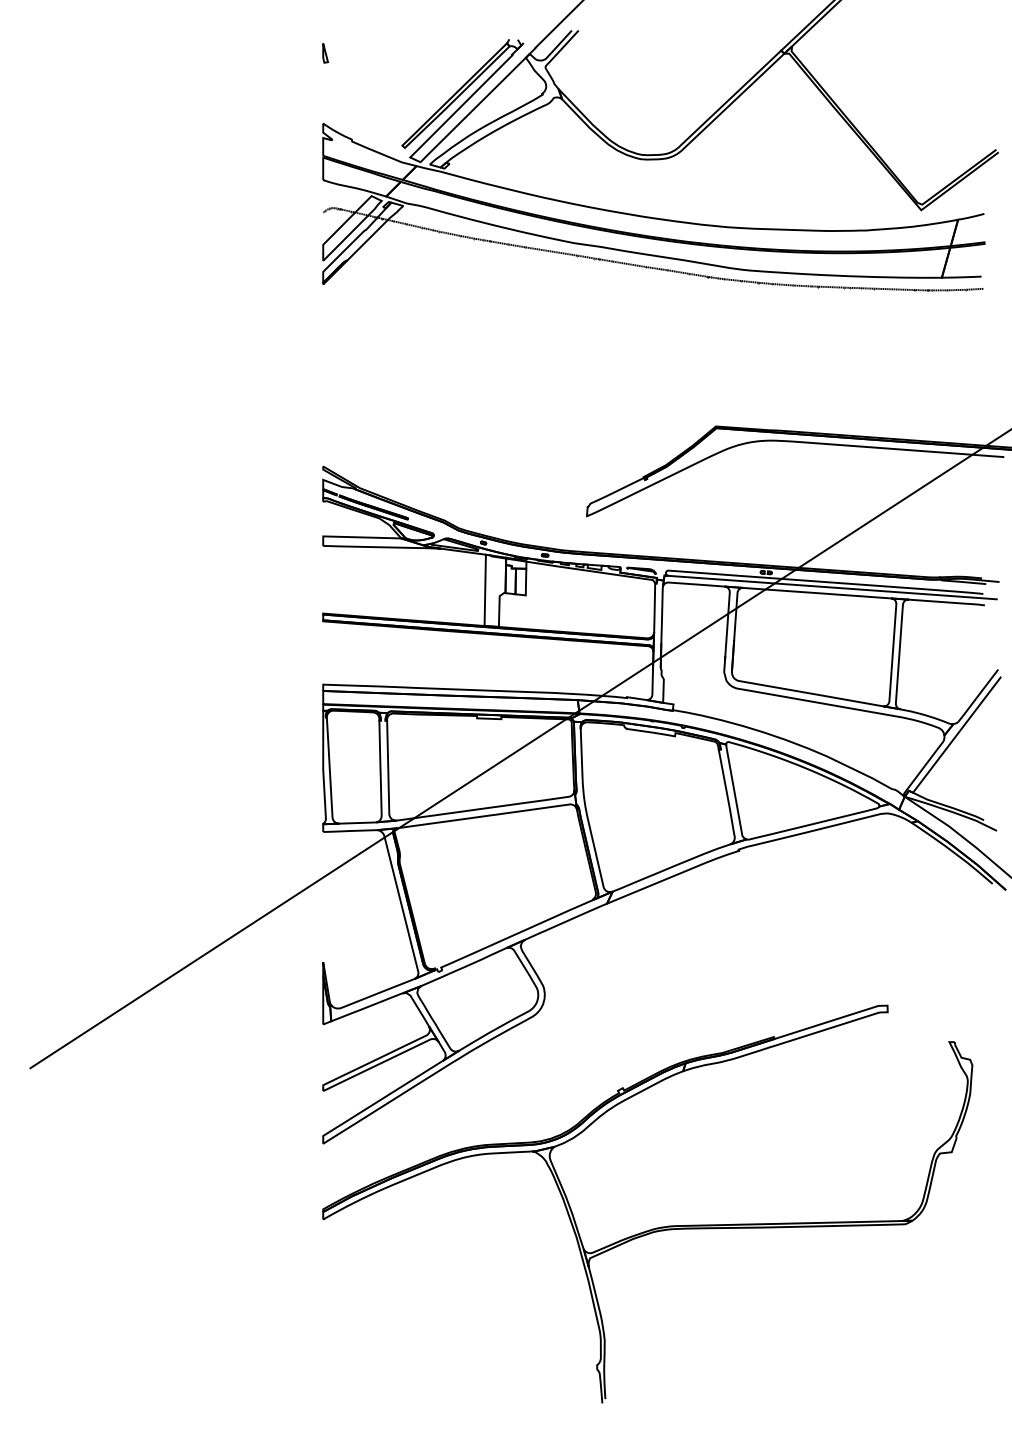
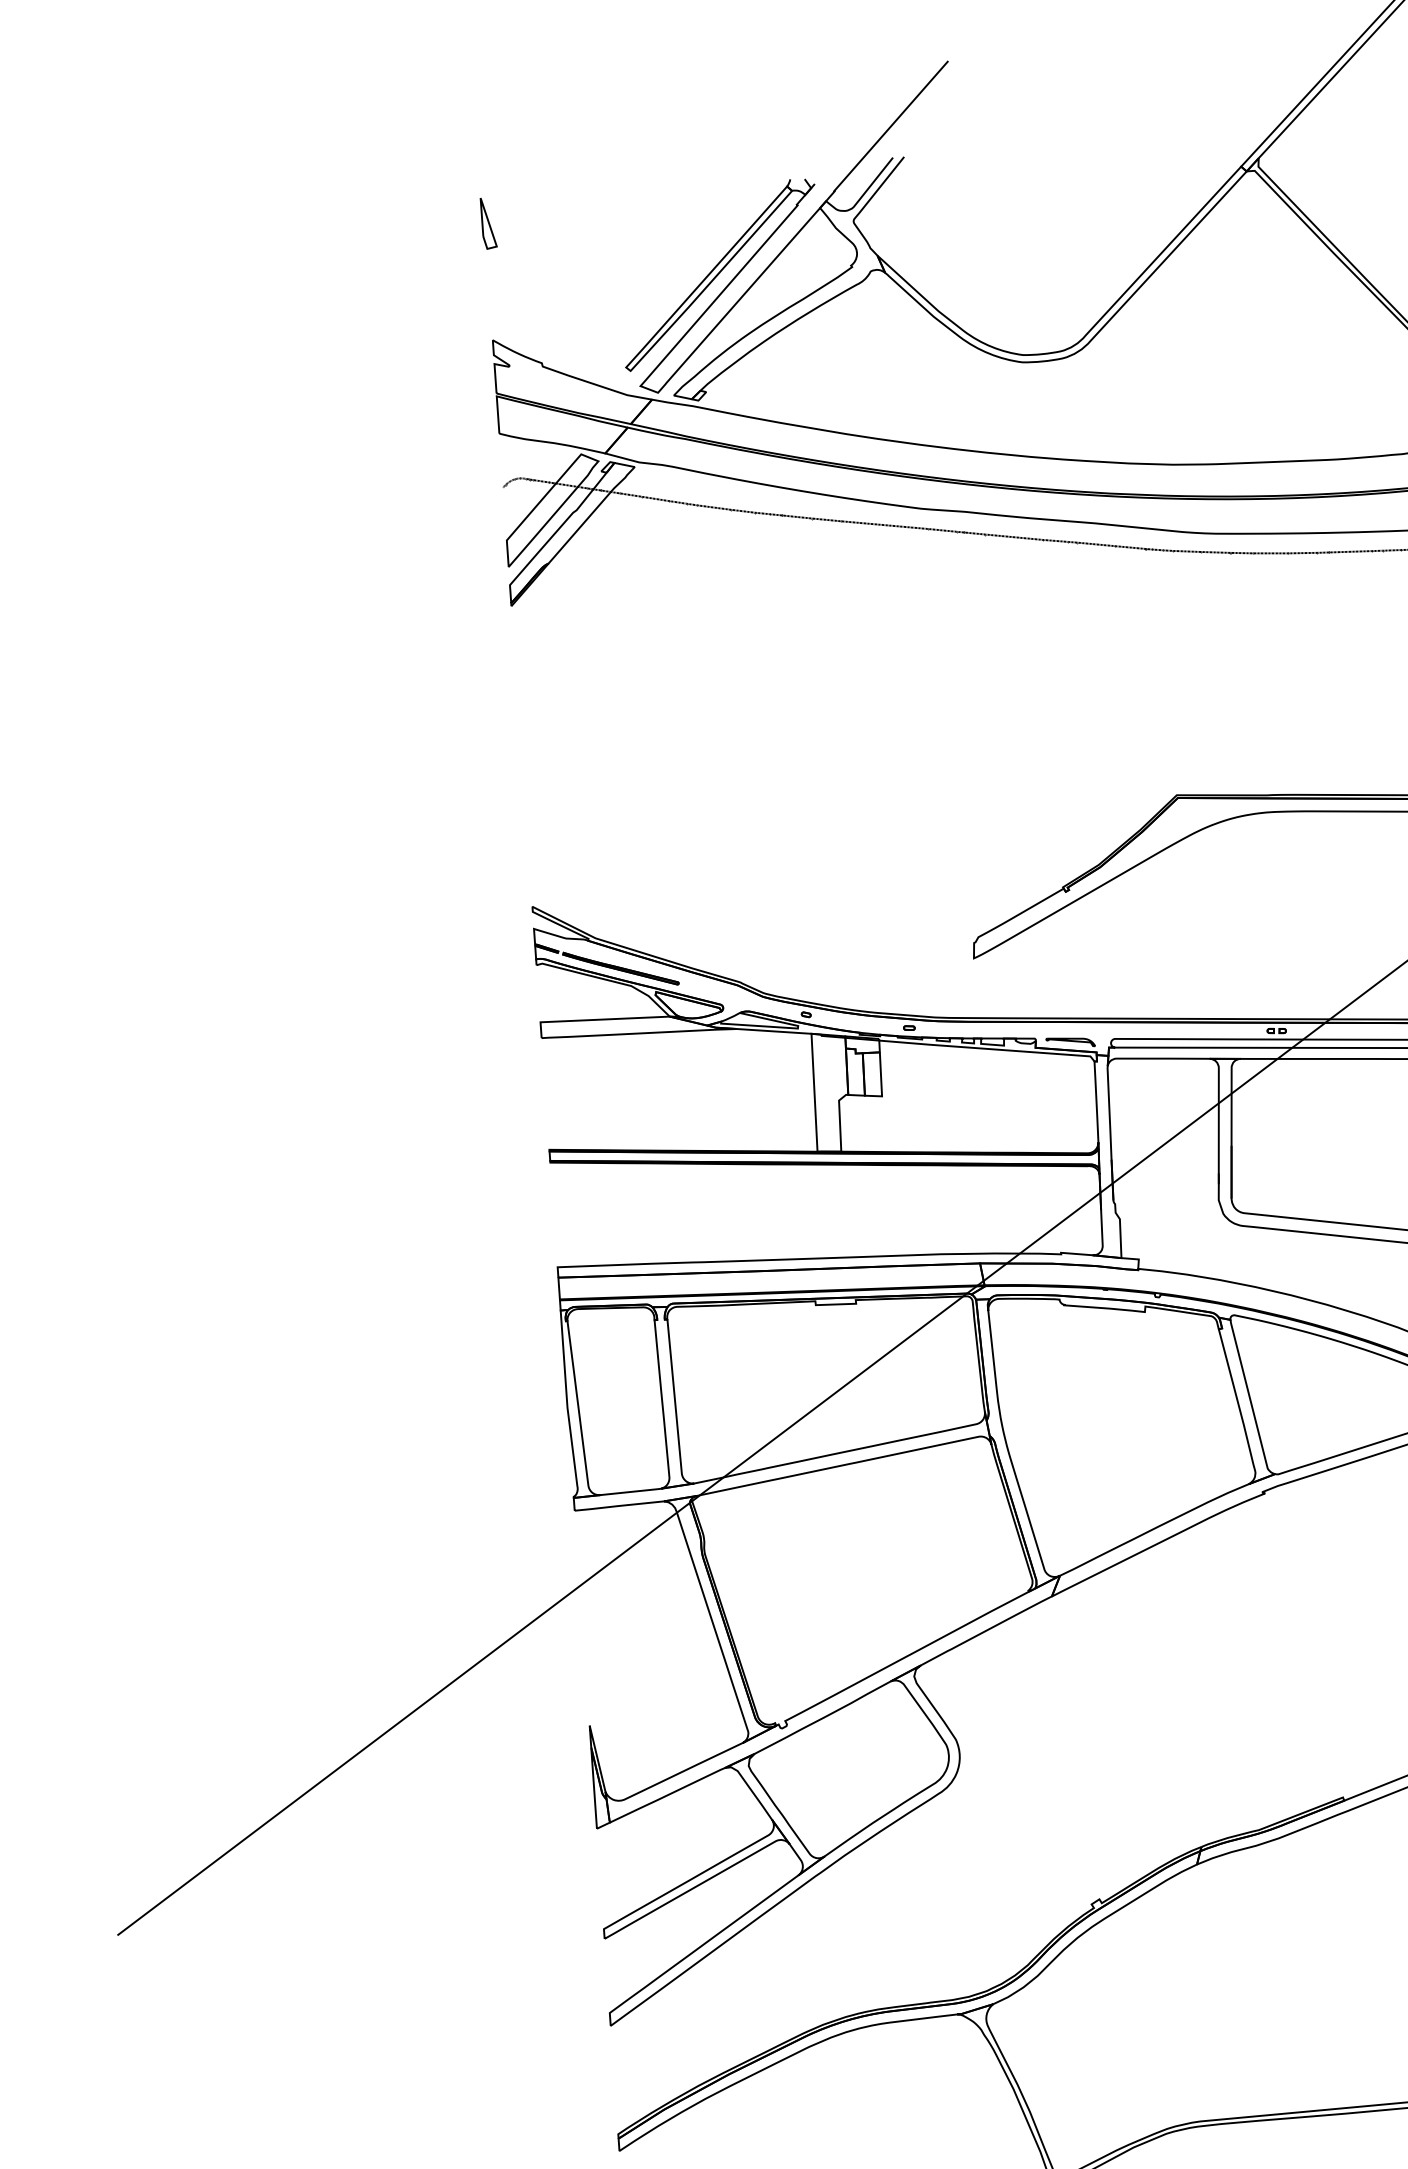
part: (325, 53) -> (488, 224), size x1.6

